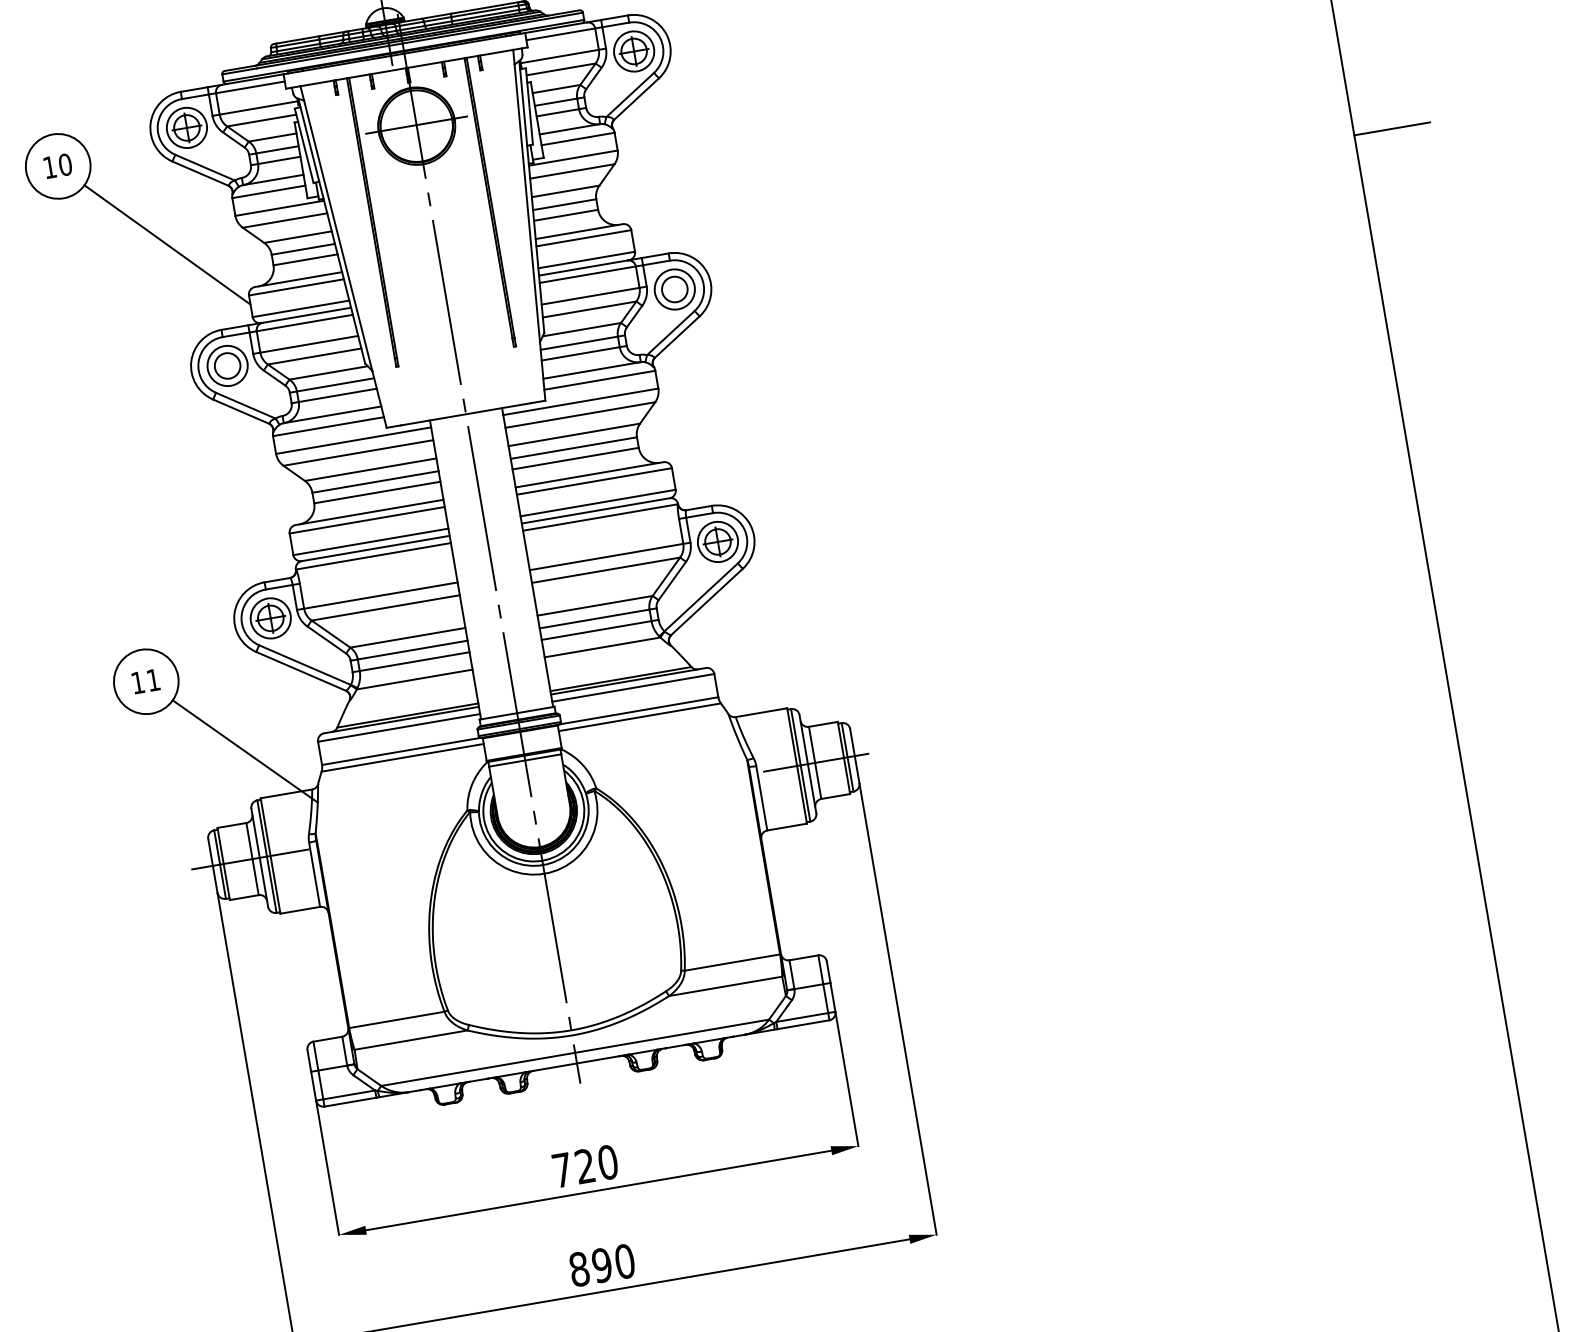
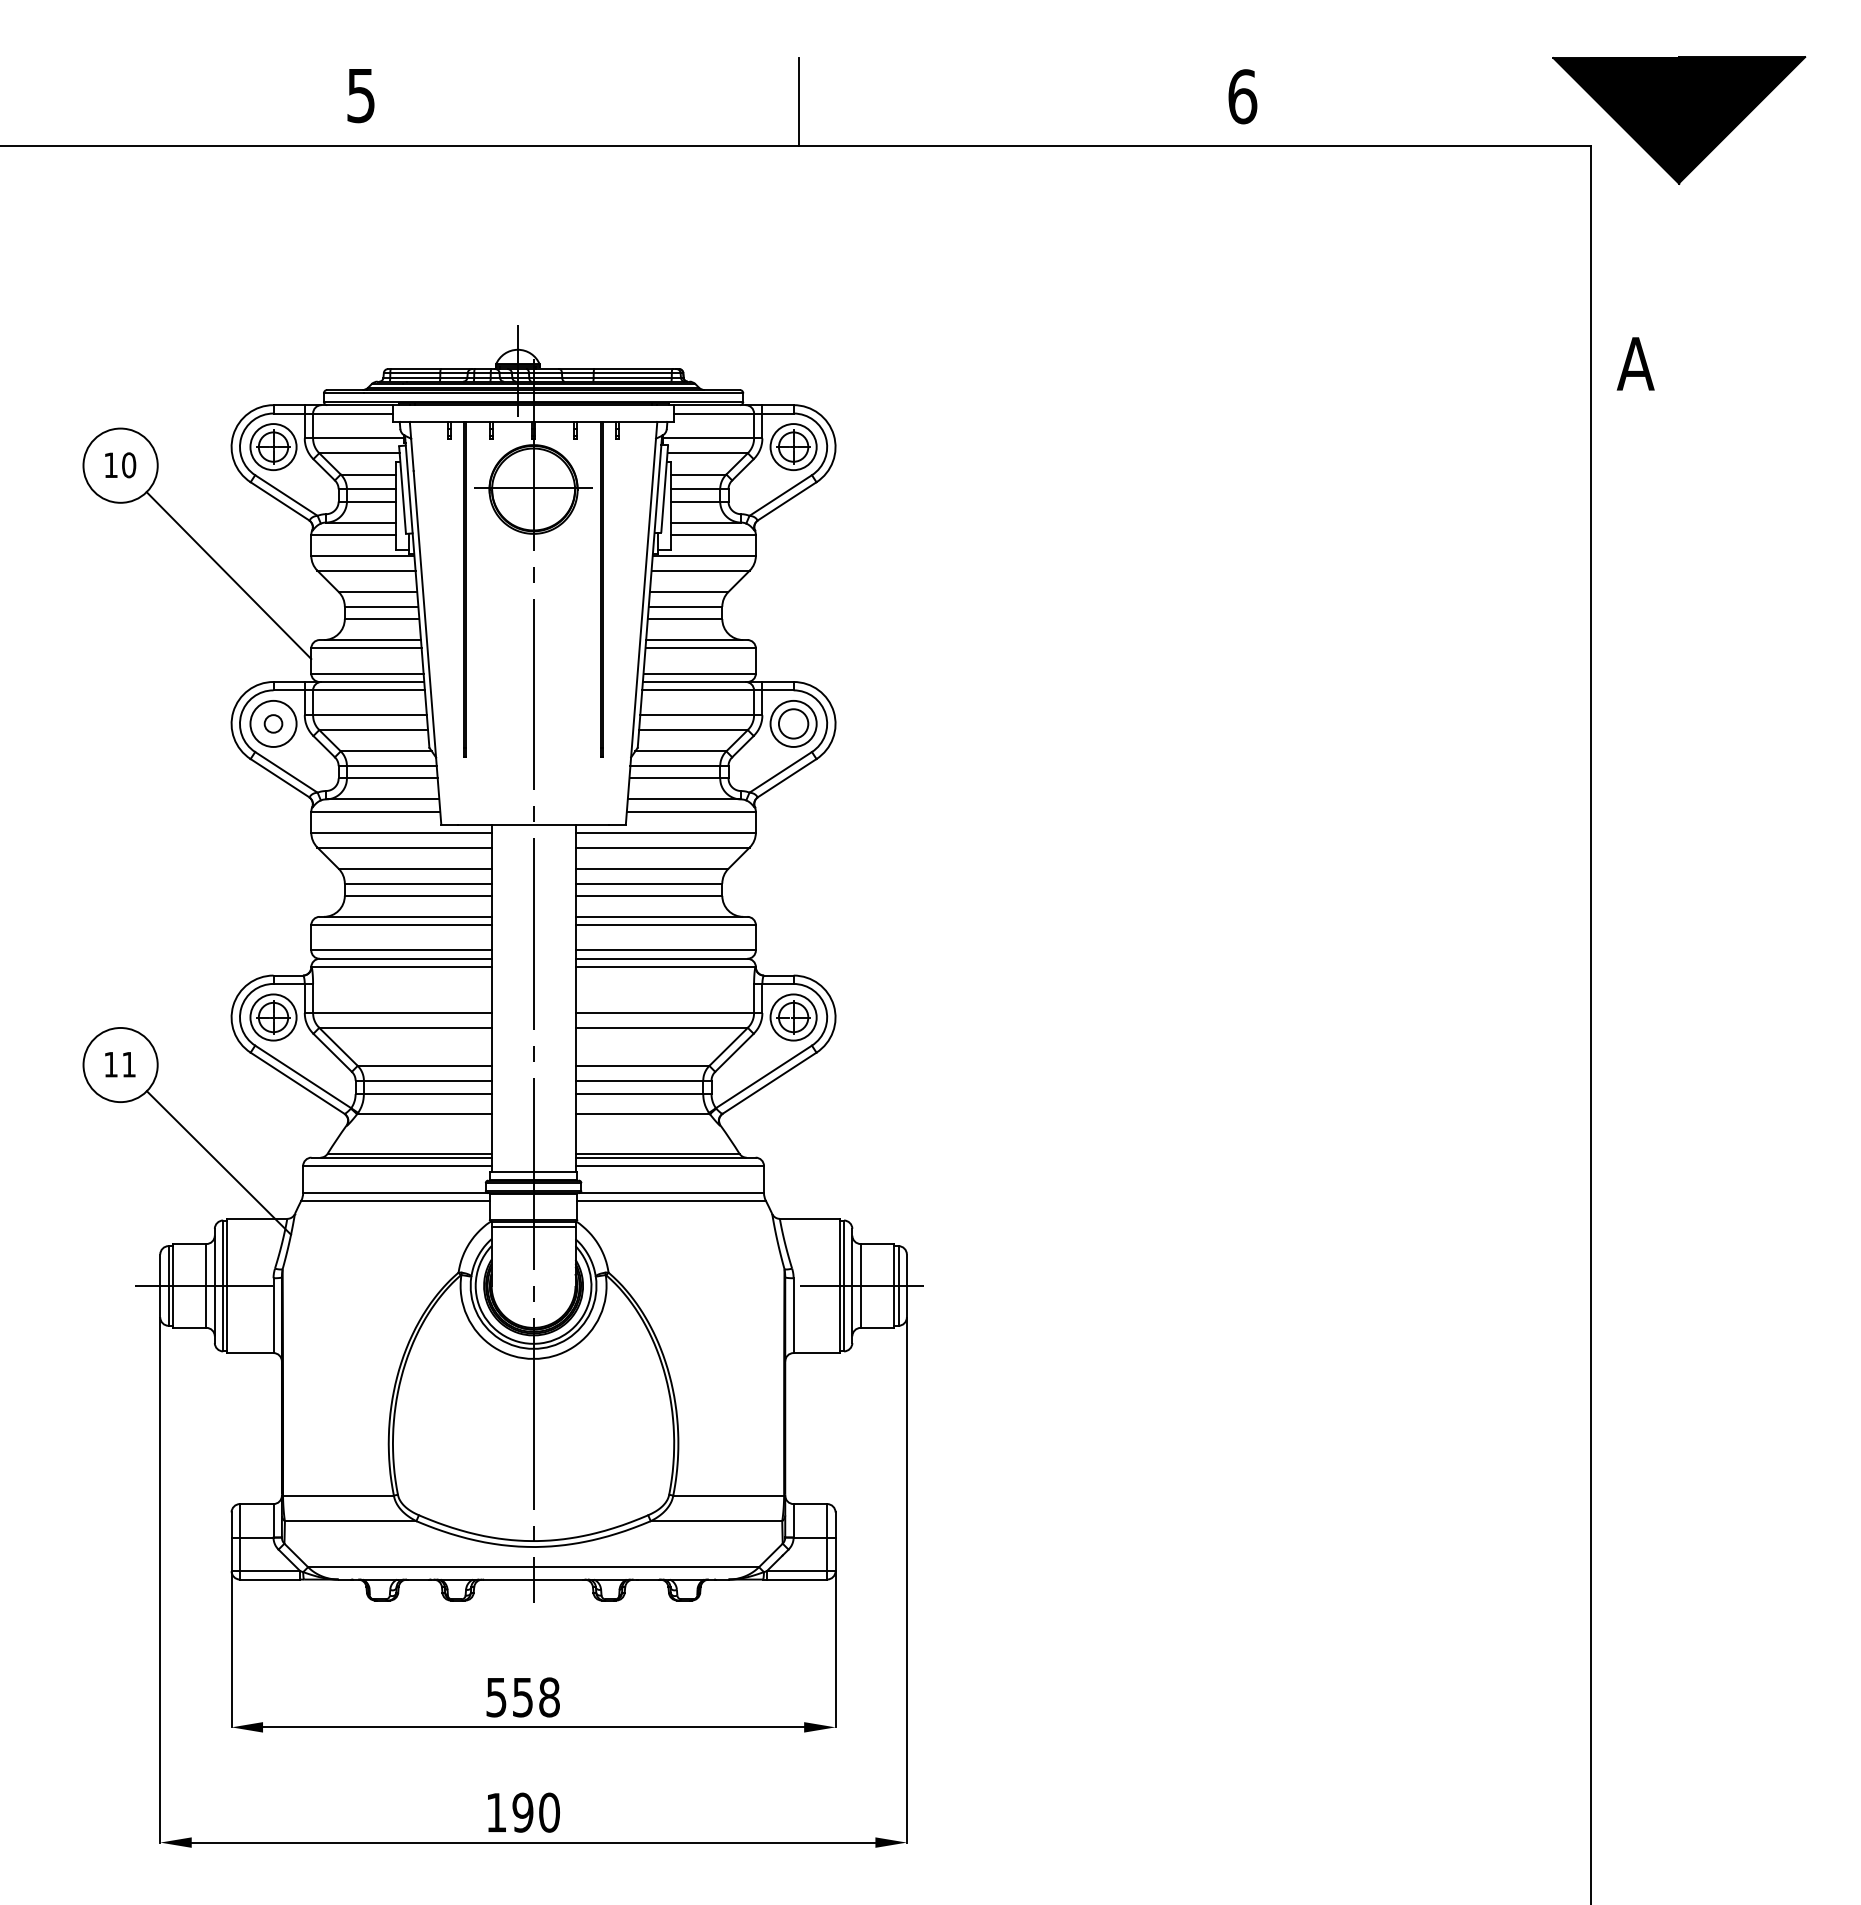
line: (1392, 128) -> (1635, 680), removed
circle: (227, 365) -> (273, 723), size x0.6
text: (584, 1166) -> (522, 1697), 720 -> 558
text: (579, 1269) -> (496, 1812), 890 -> 190

